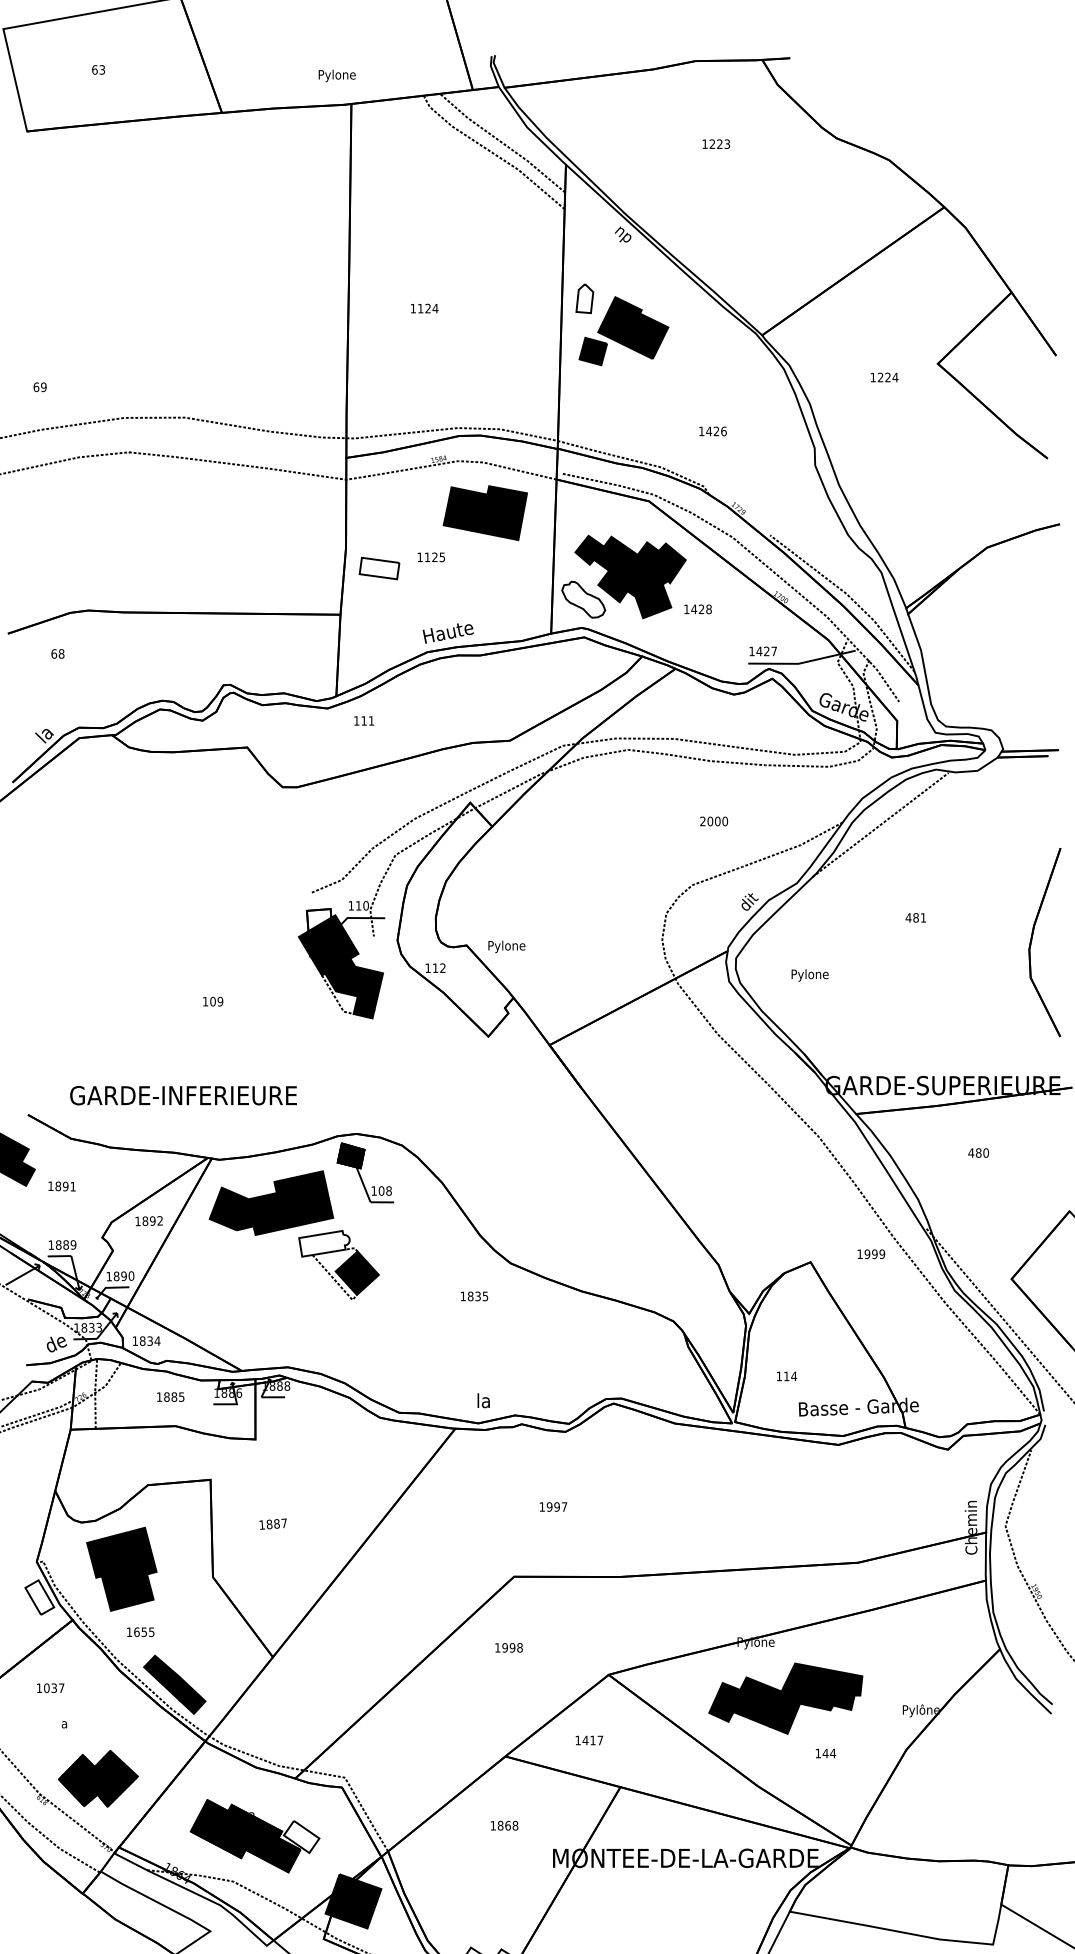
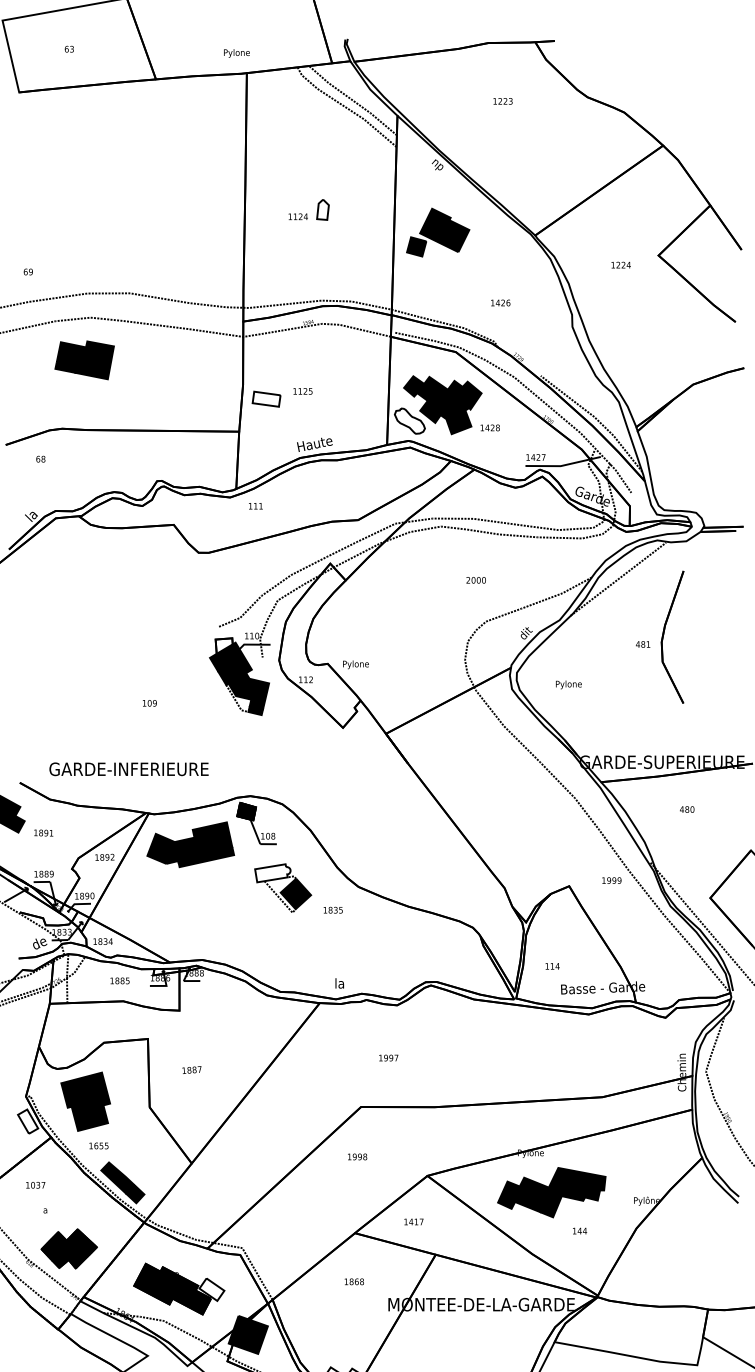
part: (584, 298) -> (322, 209), moved
part: (484, 512) -> (84, 359), moved
text: (714, 821) -> (476, 580), moved
part: (1032, 940) -> (663, 635), moved
part: (338, 1264) -> (282, 887), moved

